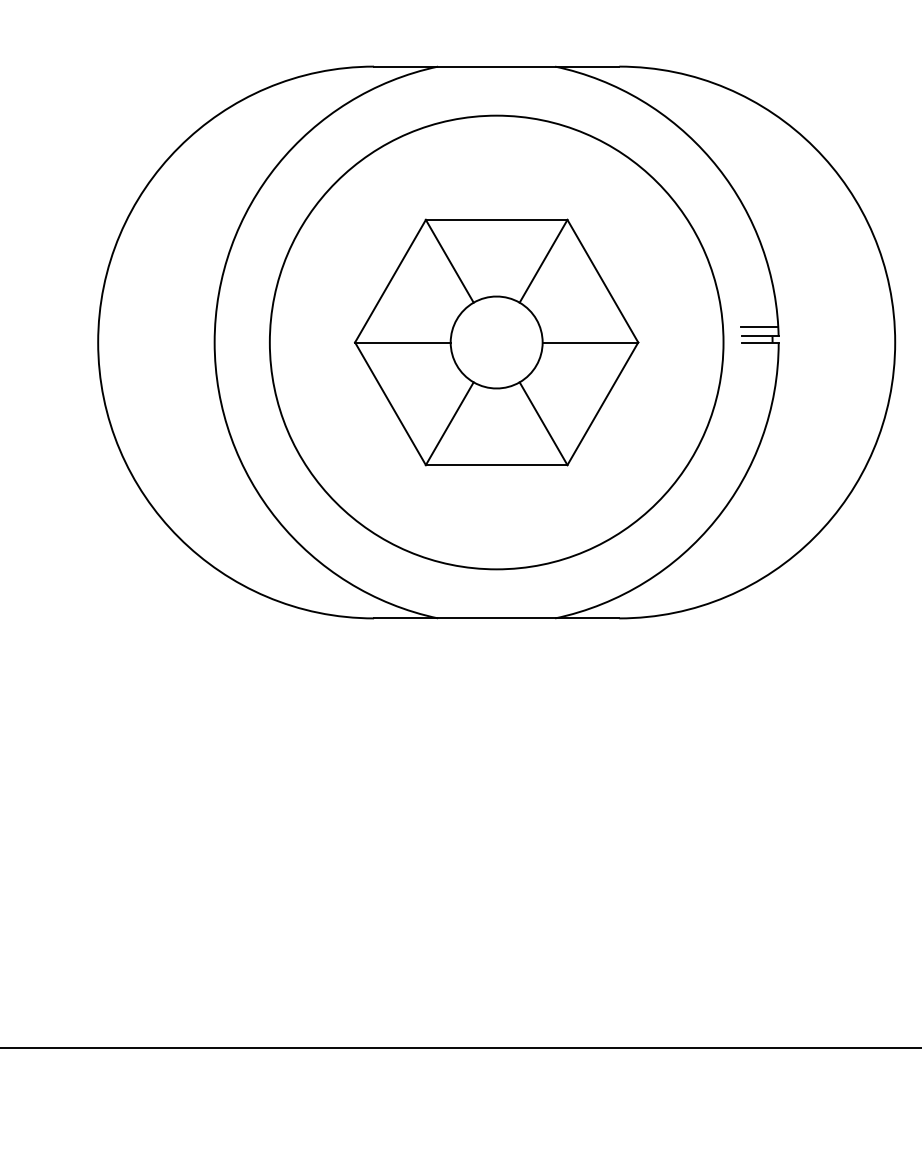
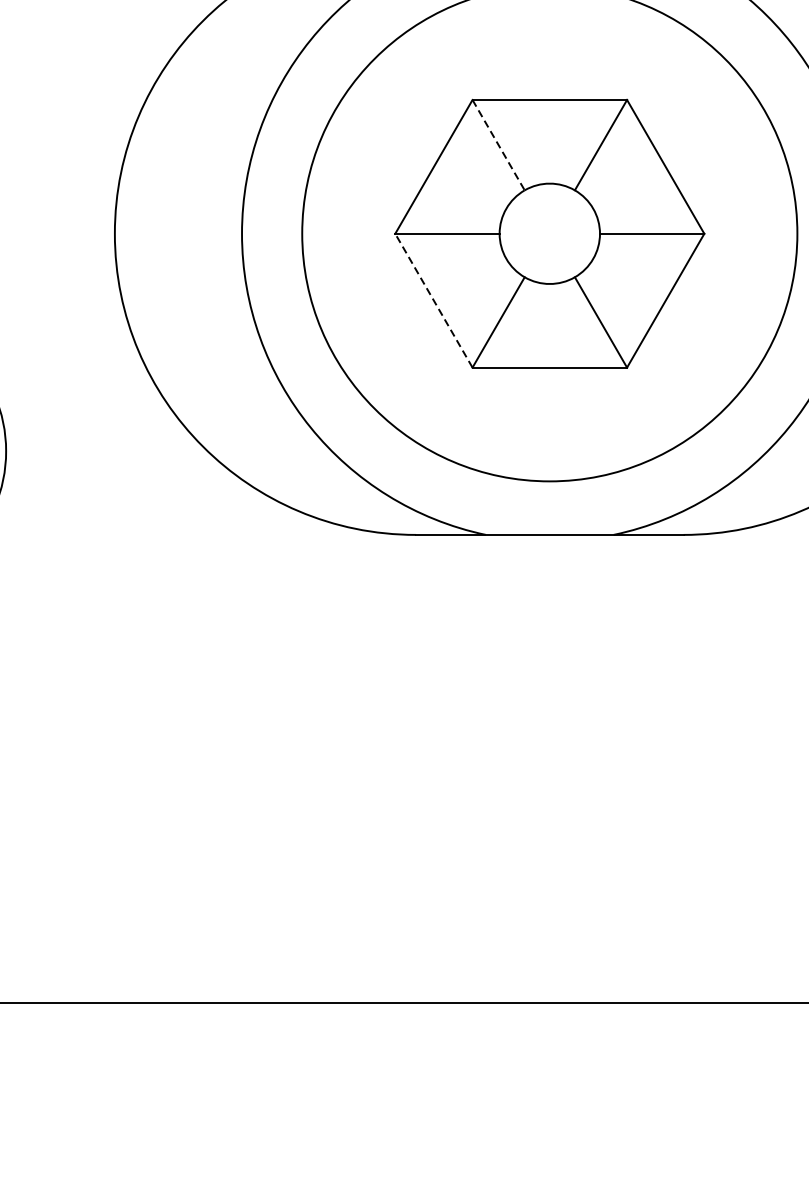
line: (449, 261) -> (498, 145), solid -> dashed
line: (390, 403) -> (433, 300), solid -> dashed

